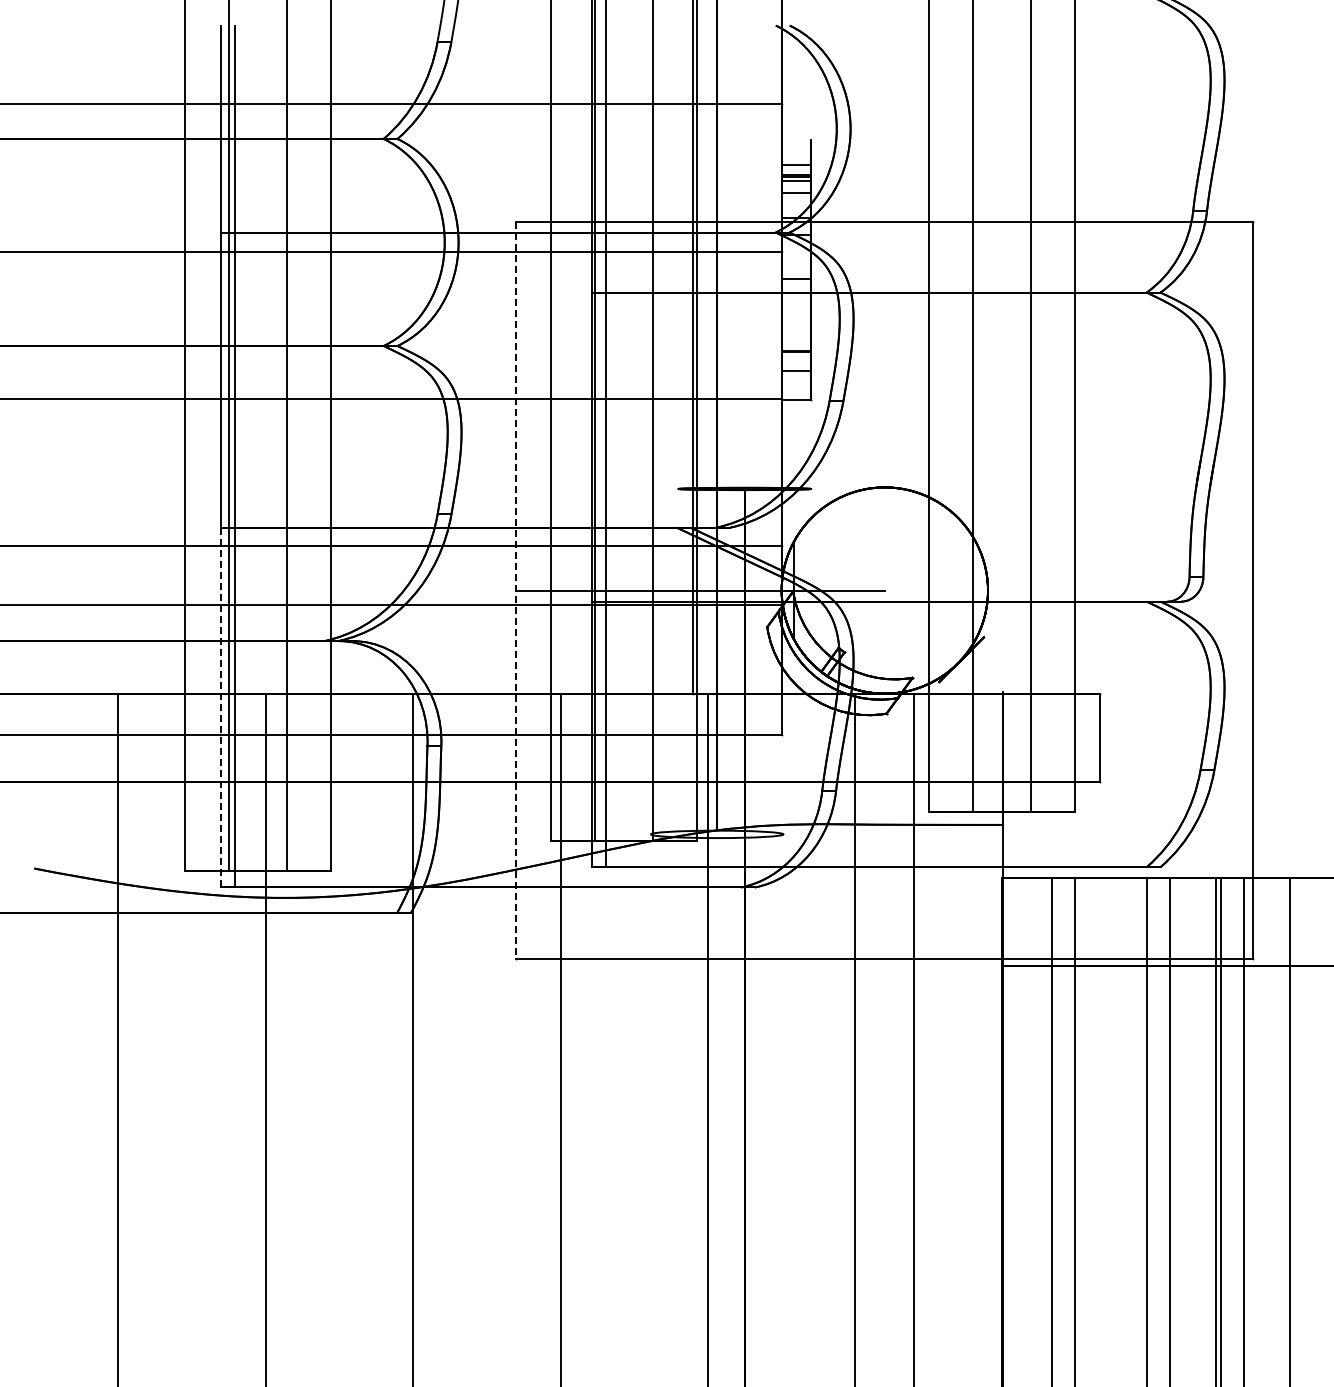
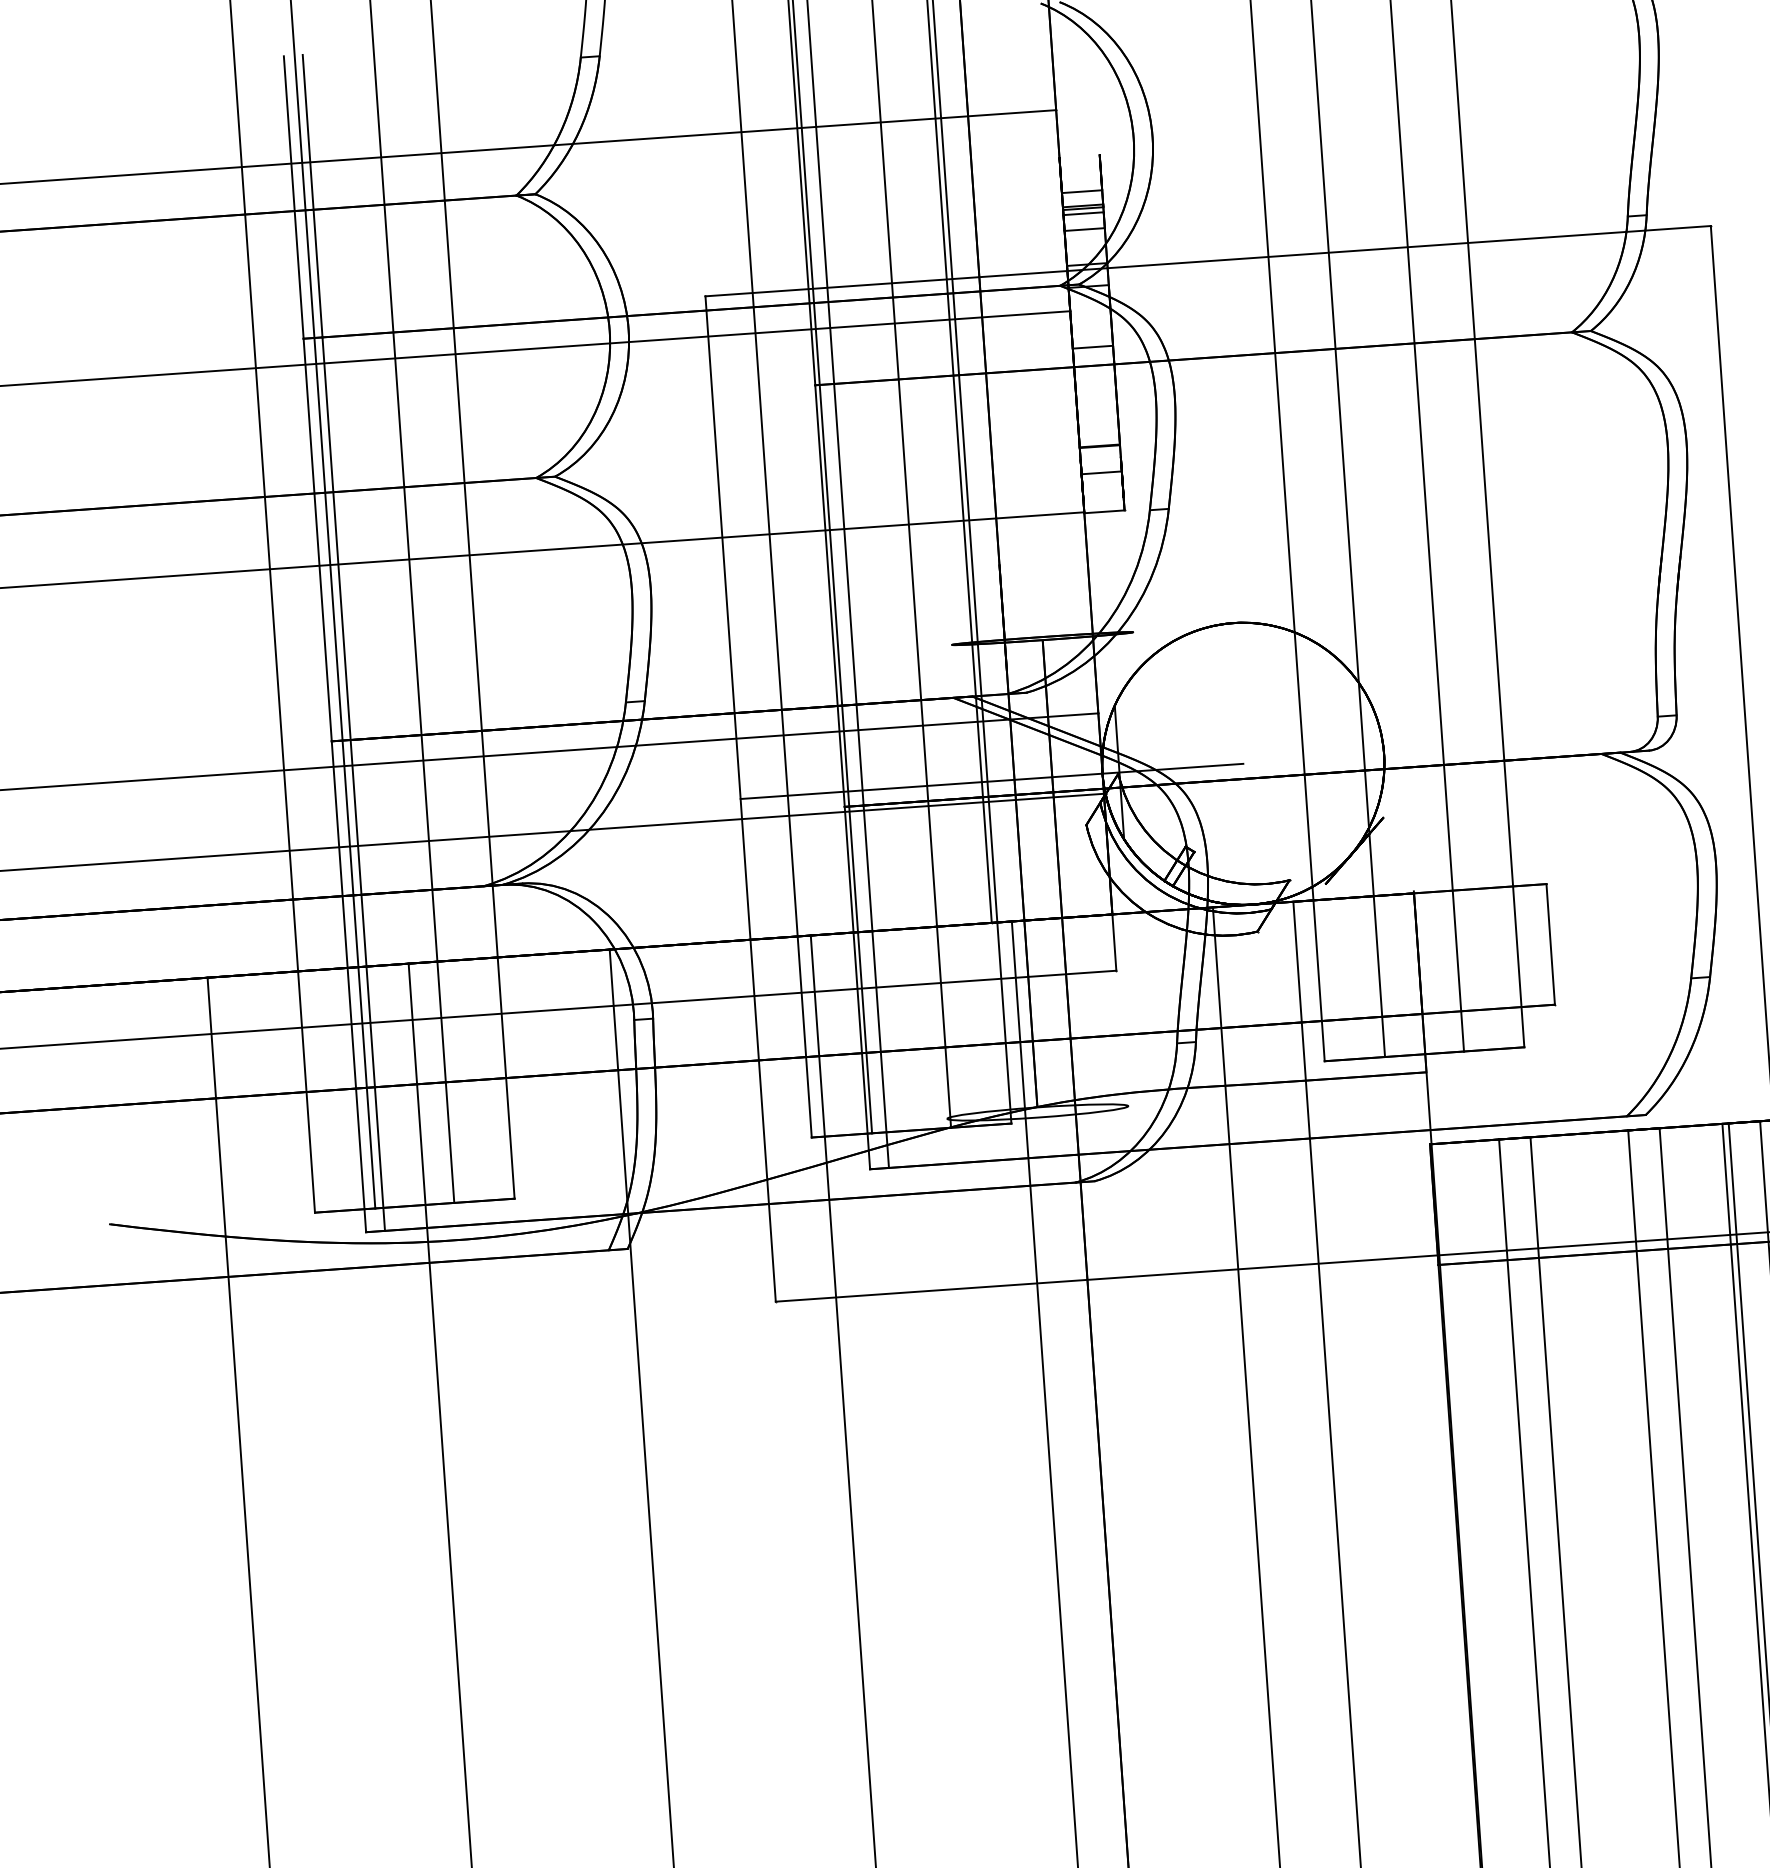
line: (516, 591) -> (740, 800), dashed -> solid
line: (221, 707) -> (349, 986), dashed -> solid

